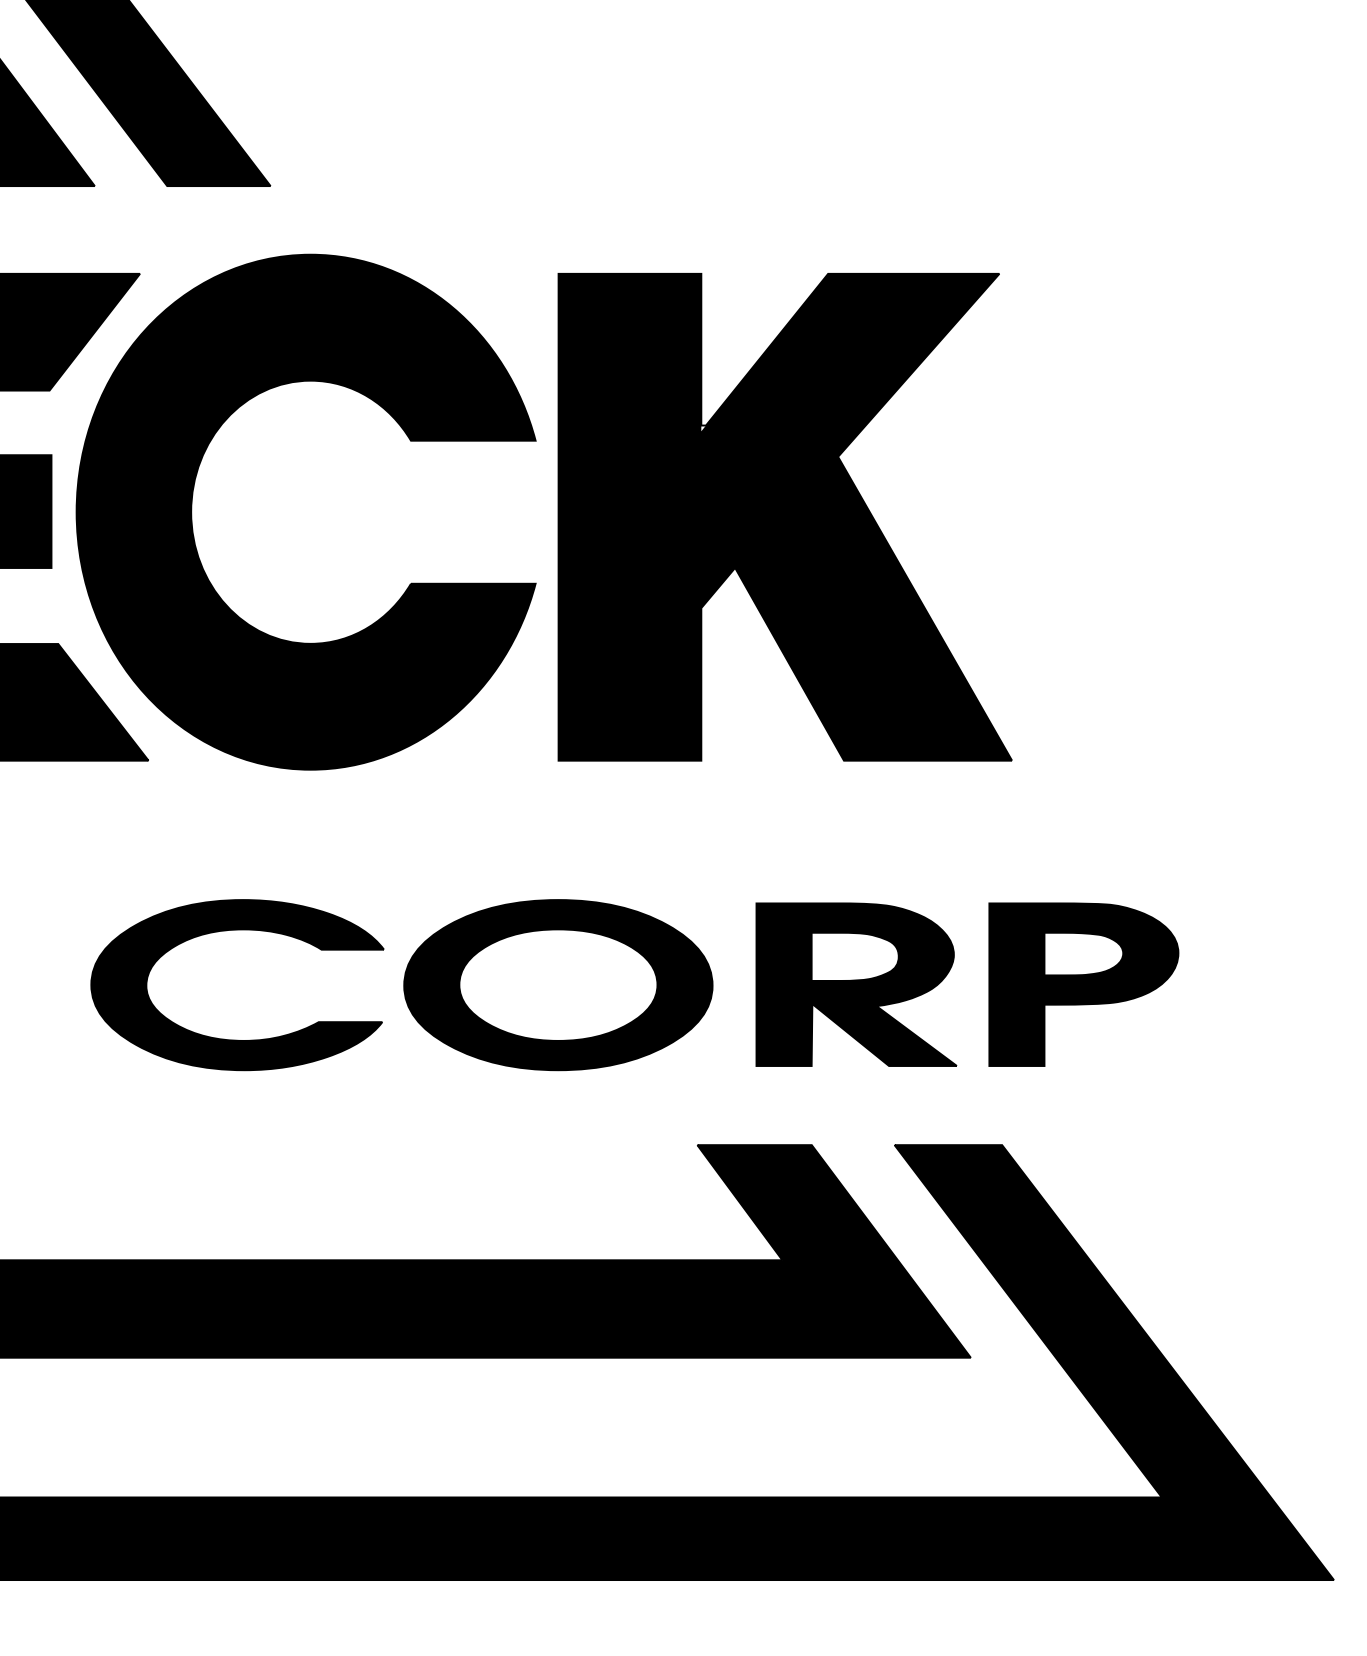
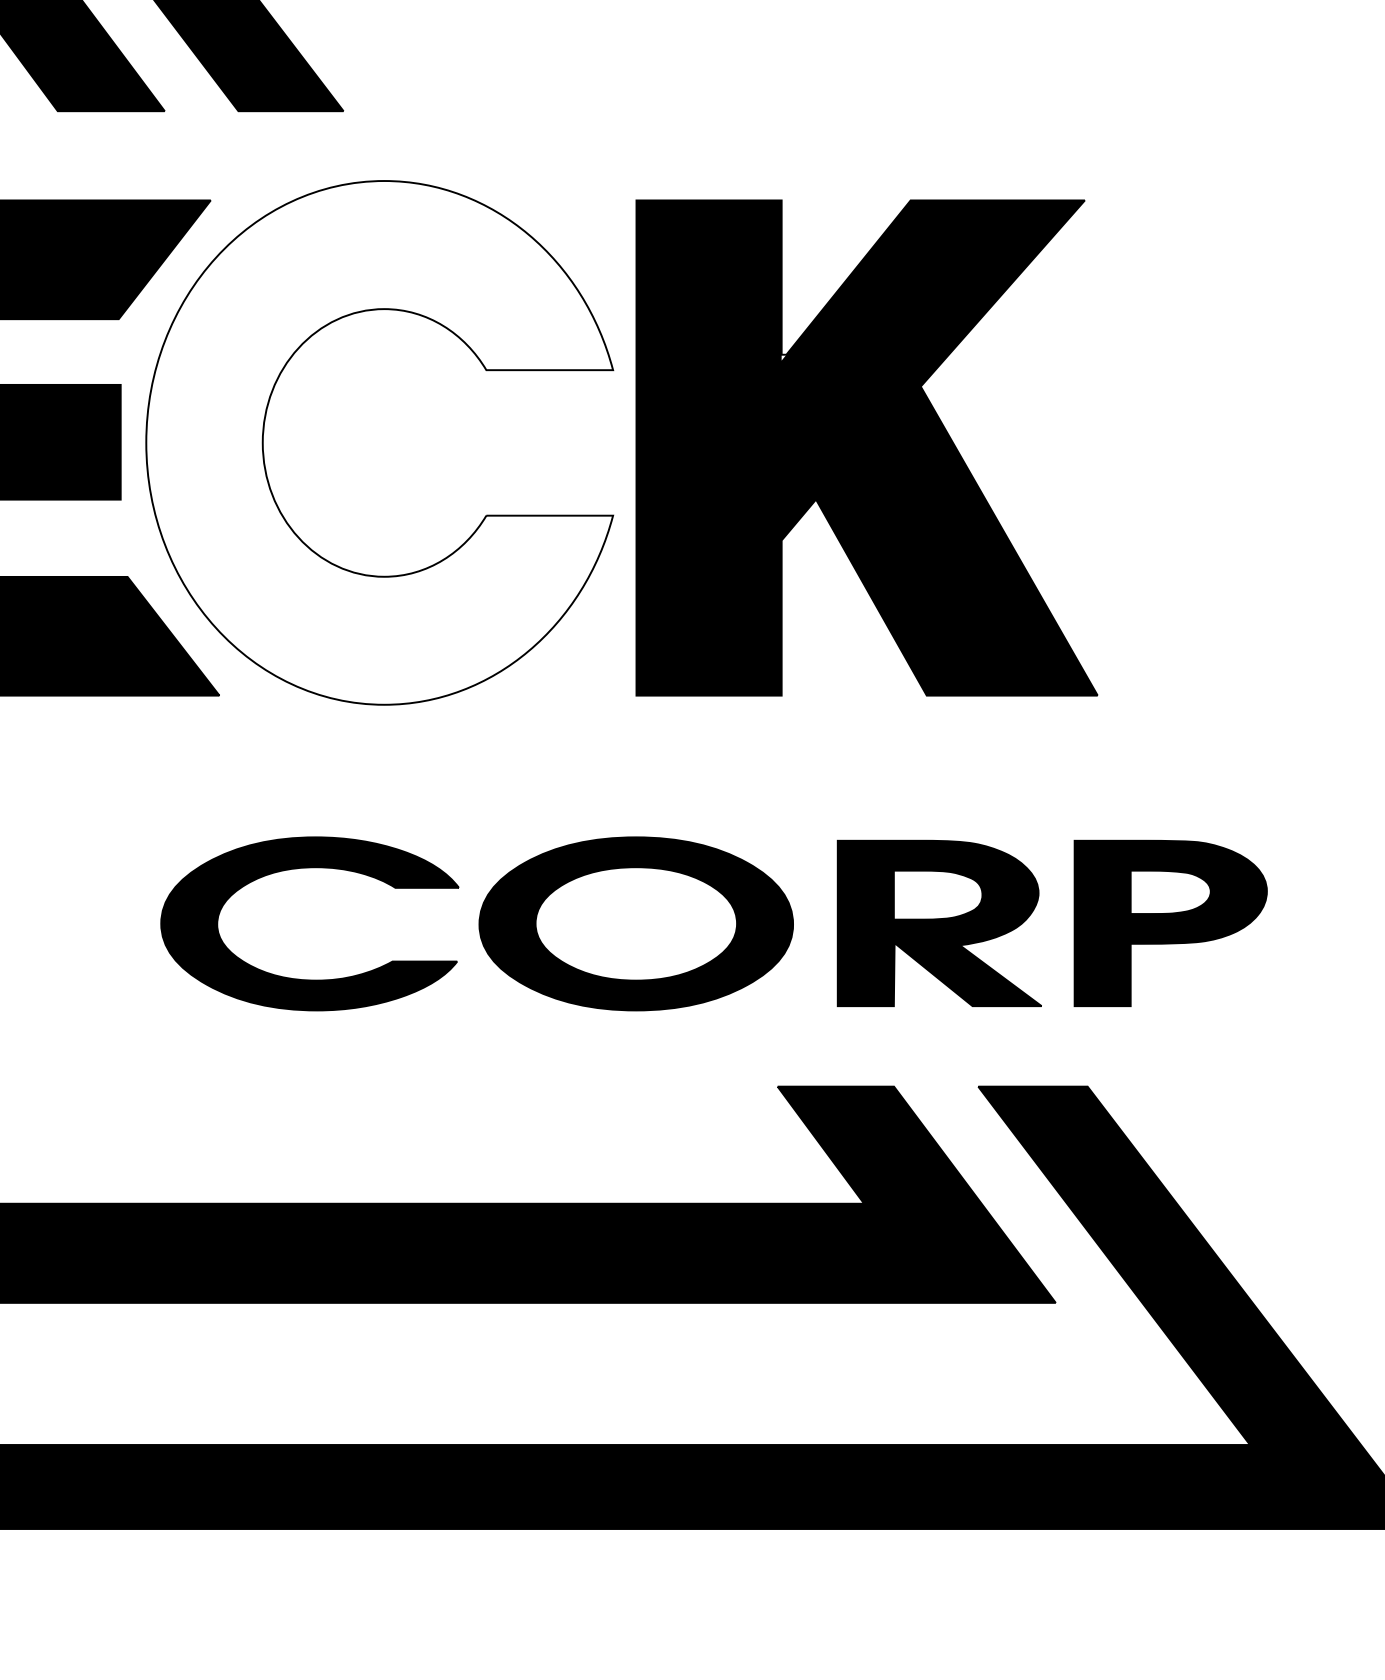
fill: (305, 511) -> (379, 442), removed

